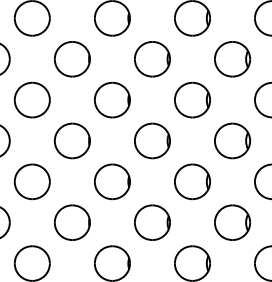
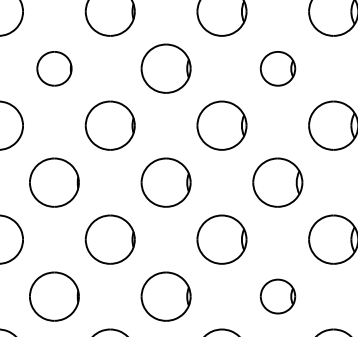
part: (72, 59) -> (54, 69), size x0.7
part: (232, 59) -> (277, 69), size x0.7
part: (232, 222) -> (277, 296), size x0.7

